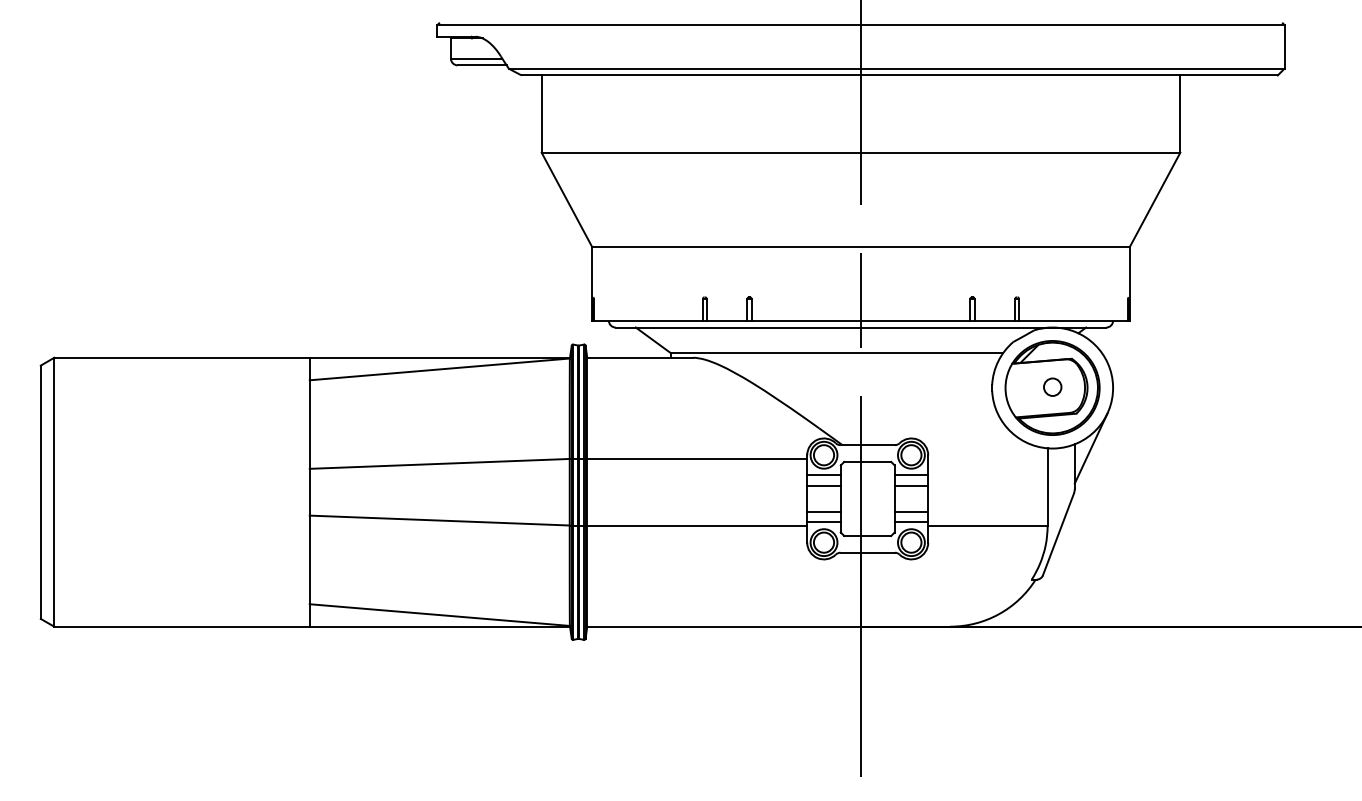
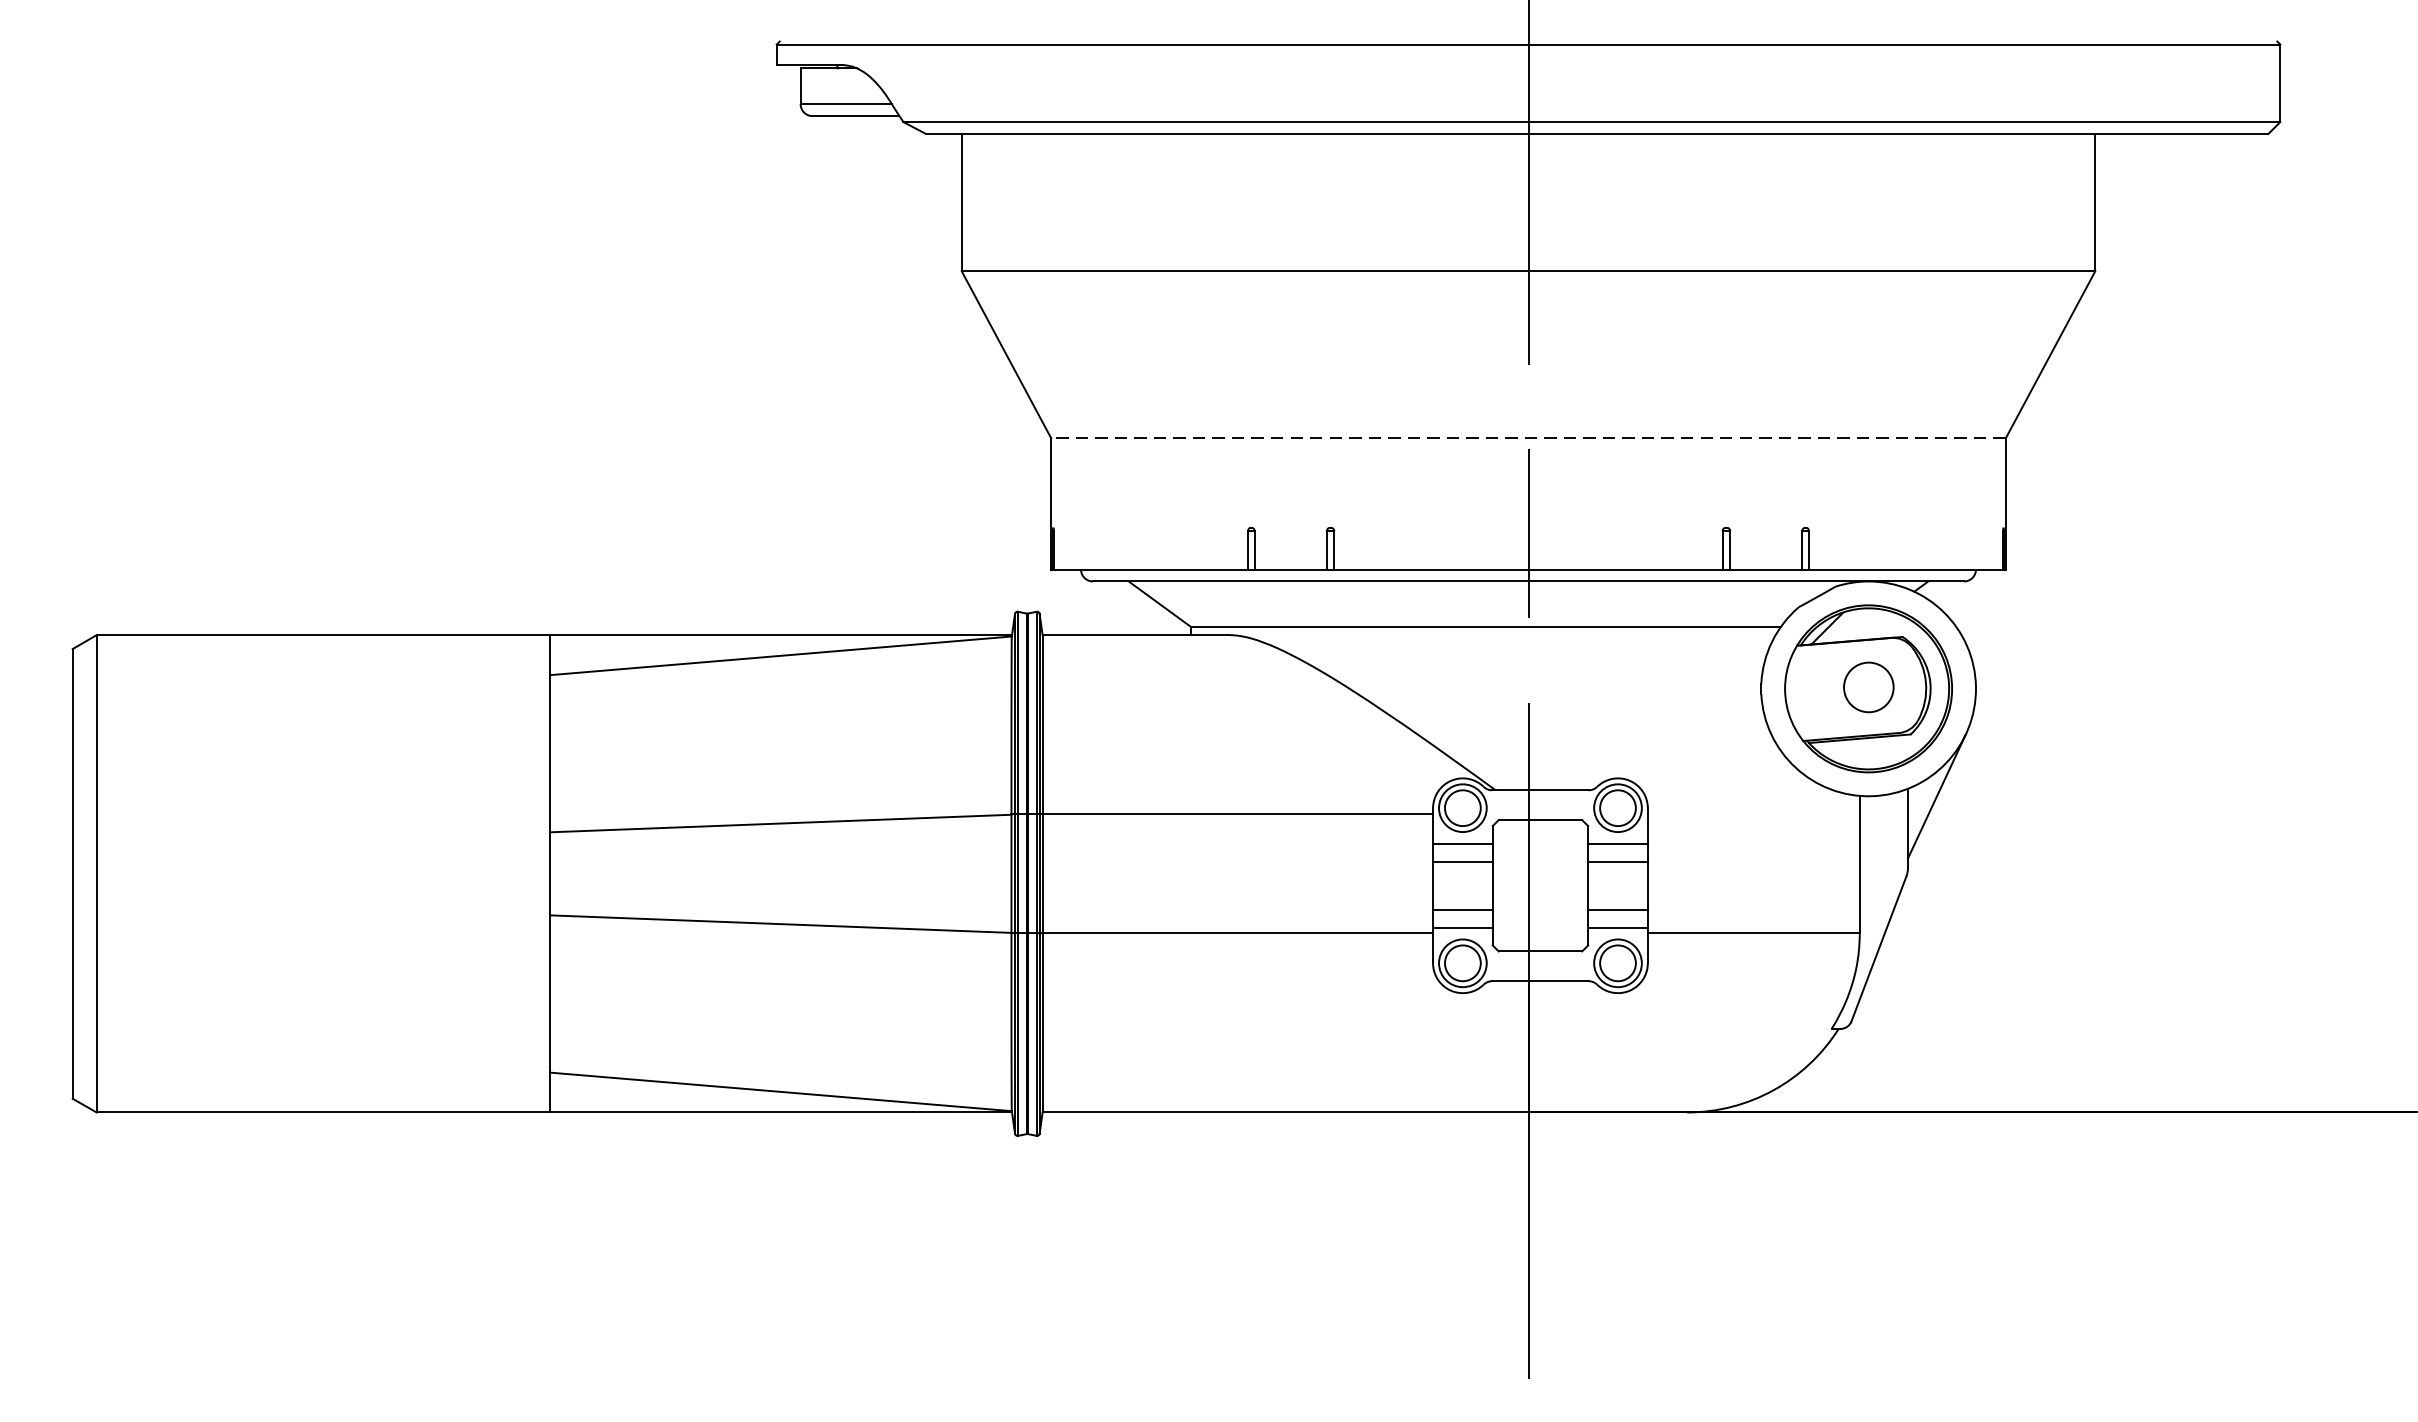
line: (861, 246) -> (1529, 437), solid -> dashed
circle: (1052, 386) -> (1868, 686), size x1.6

